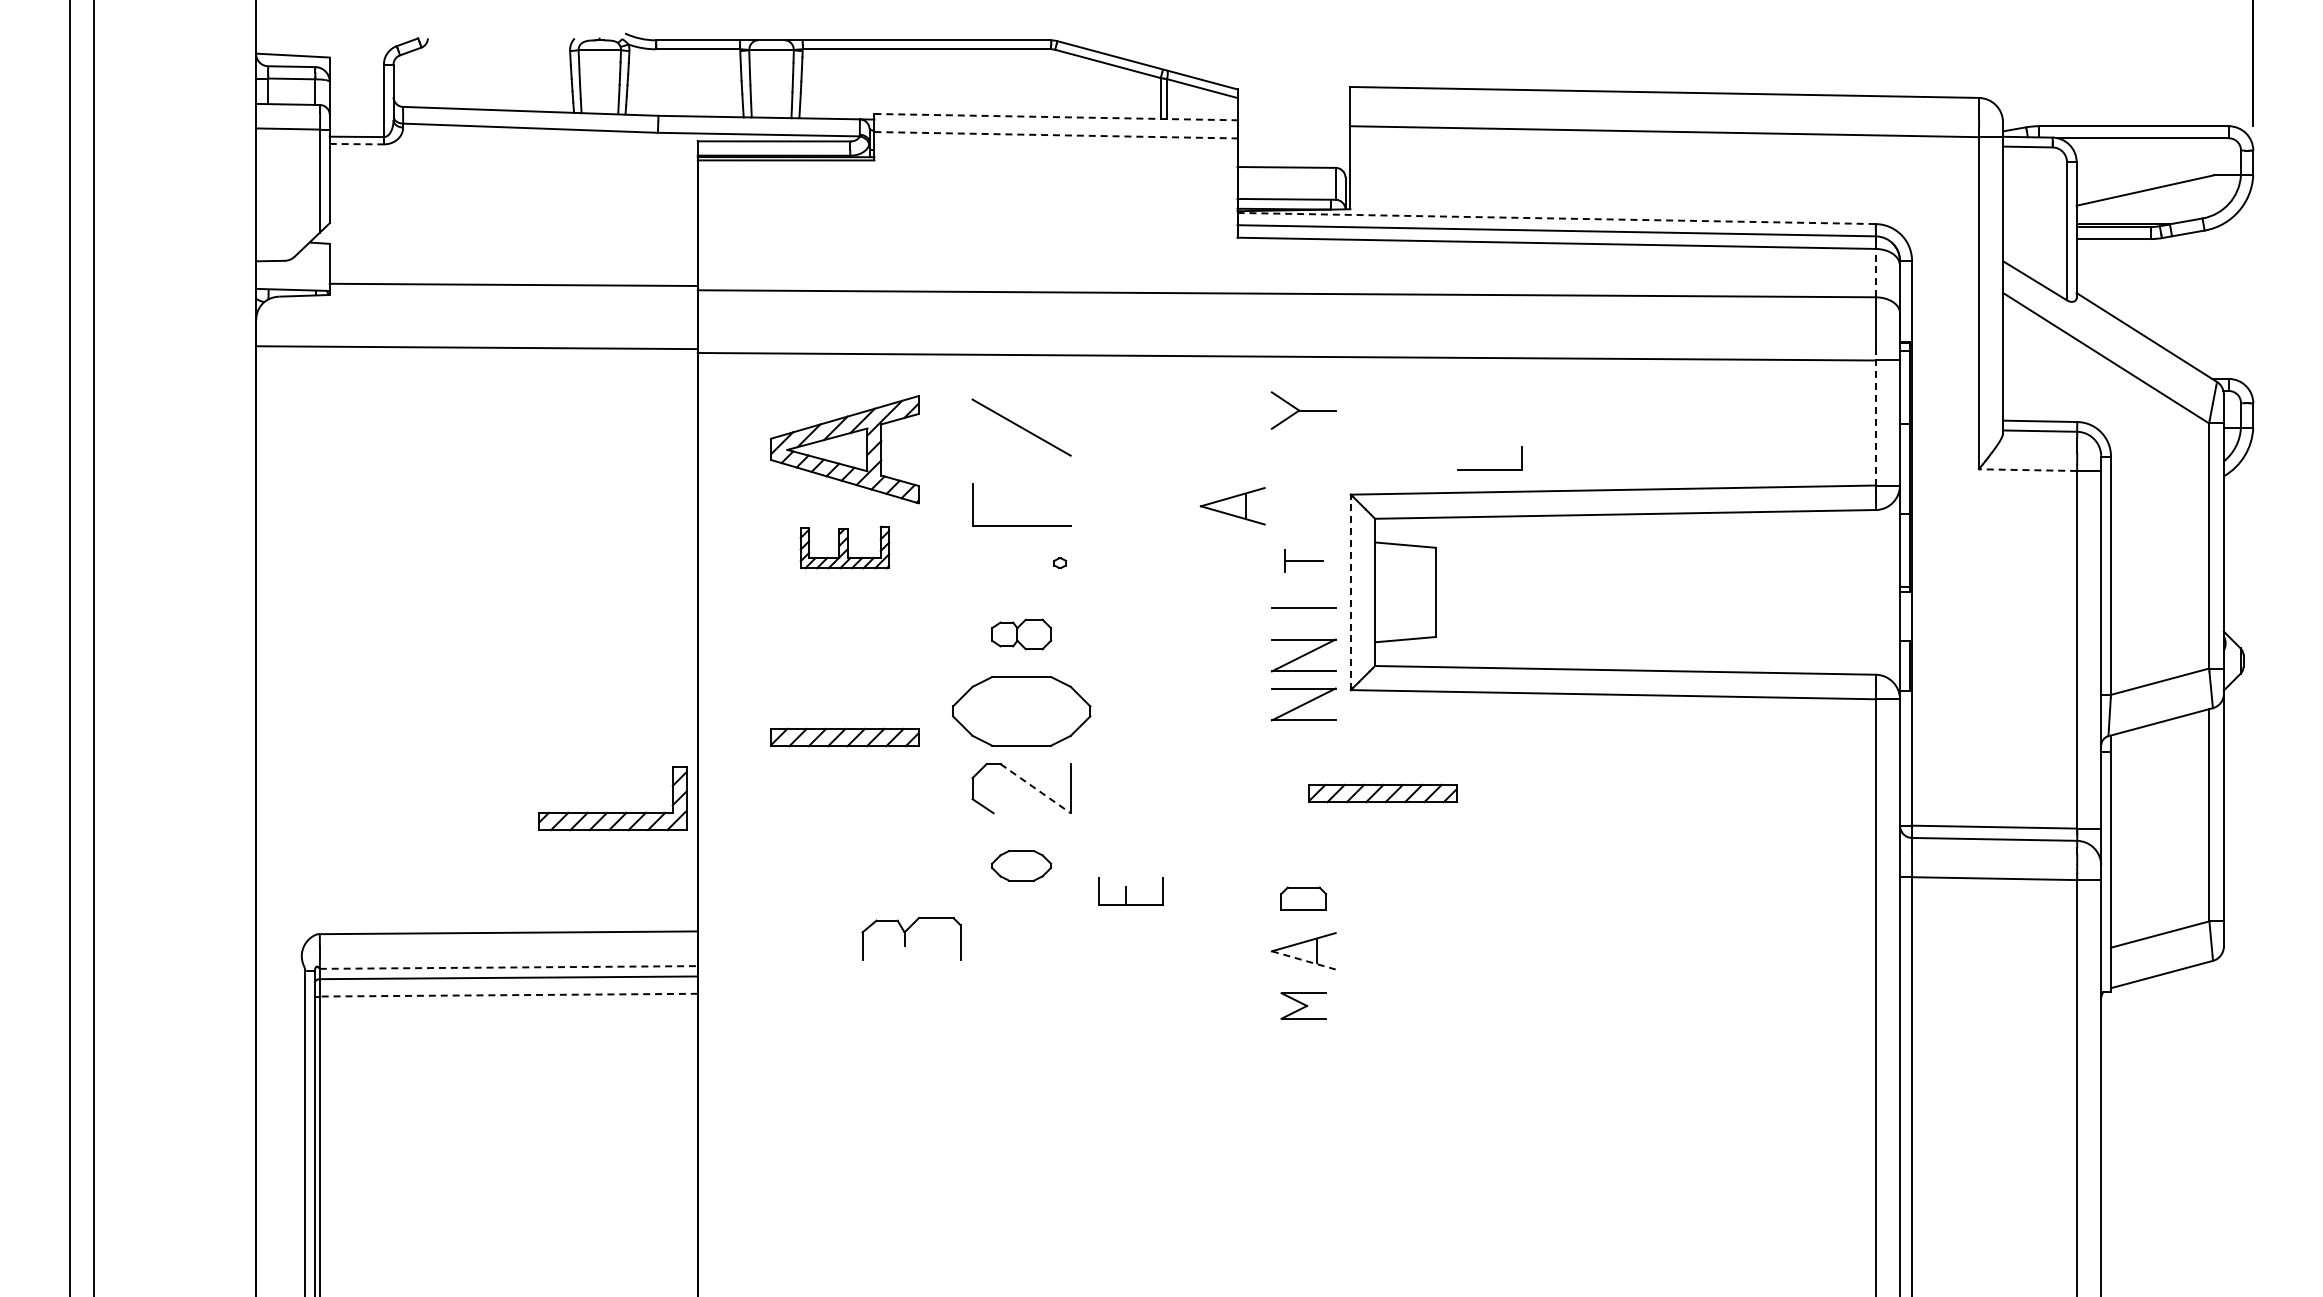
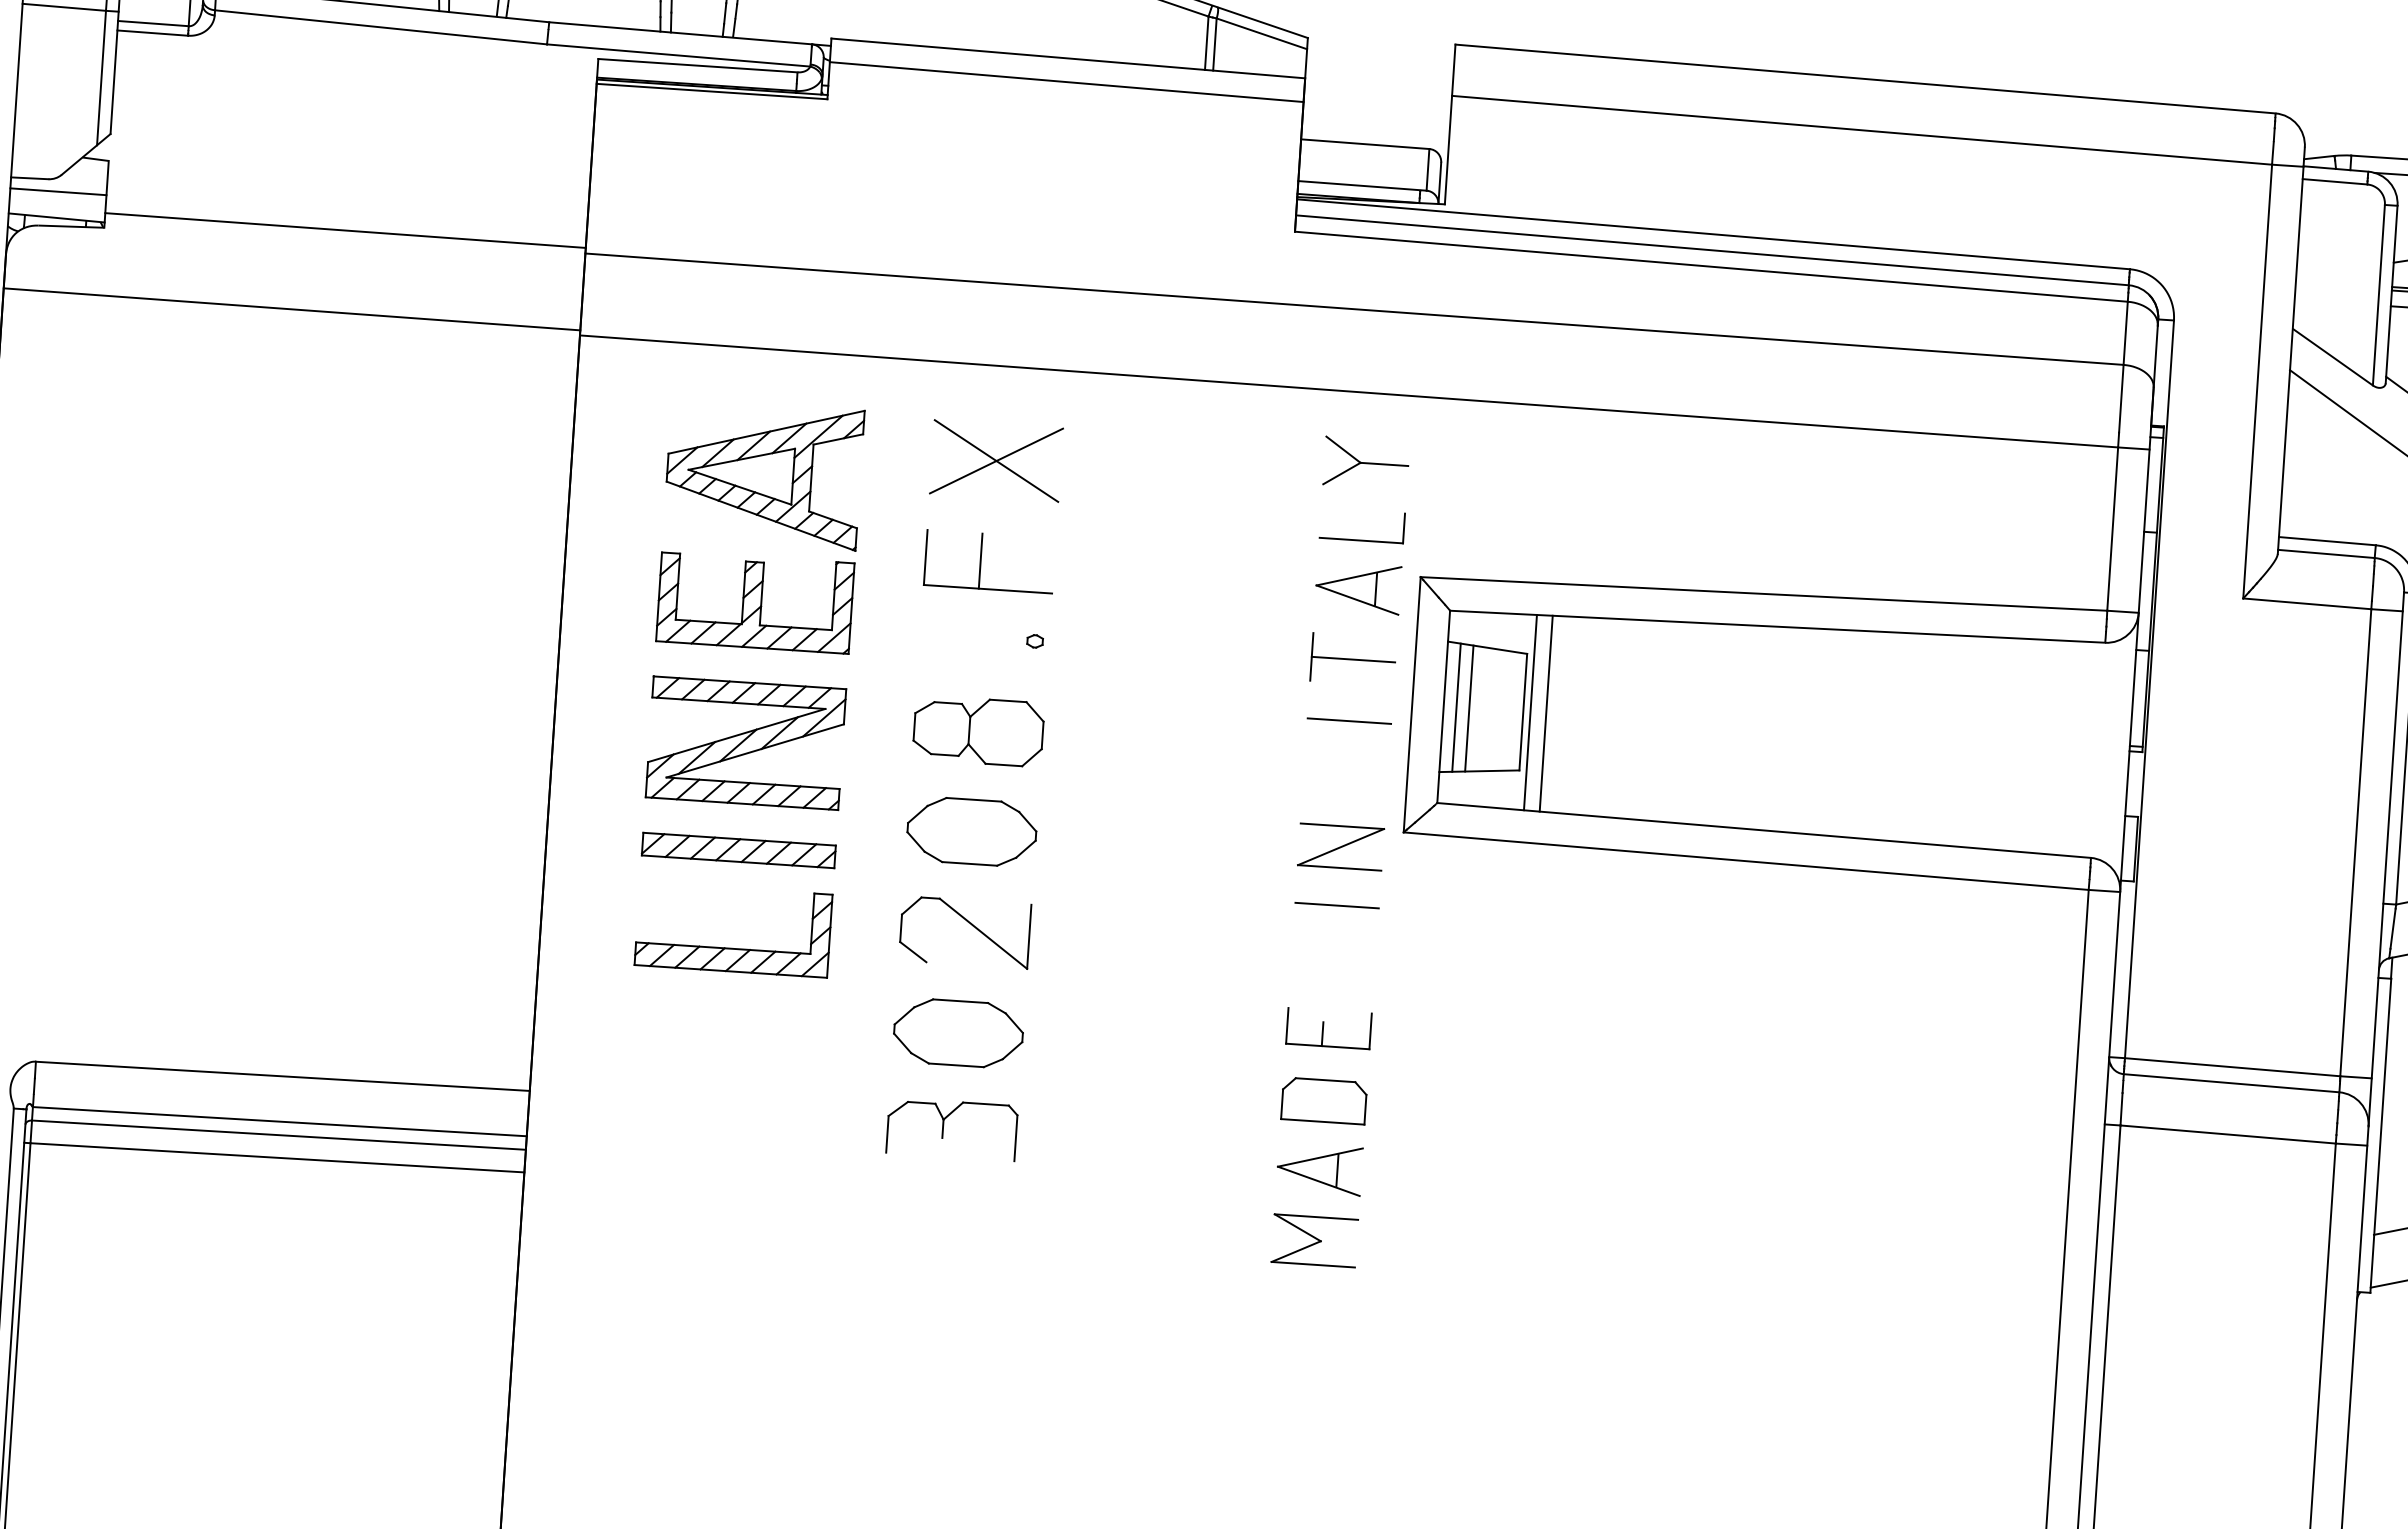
line: (1056, 117) -> (1068, 58), dashed -> solid
line: (1056, 135) -> (1067, 82), dashed -> solid
line: (357, 144) -> (153, 33), dashed -> solid
line: (1557, 218) -> (1714, 234), dashed -> solid
line: (292, 269) -> (57, 191), added
line: (1875, 272) -> (2125, 332), dashed -> solid
line: (1875, 416) -> (2112, 520), dashed -> solid
line: (1021, 427) -> (996, 460), added
part: (1489, 469) -> (1361, 540), moved
line: (2027, 470) -> (2306, 604), dashed -> solid
line: (1014, 504) -> (980, 560), added
part: (1232, 506) -> (1357, 588), moved
part: (844, 547) -> (754, 602), size x1.67
part: (1303, 560) -> (1353, 659), size x1.67
line: (1350, 592) -> (1411, 704), dashed -> solid
line: (1384, 592) -> (1456, 707), added
line: (1394, 592) -> (1469, 708), added
line: (1441, 592) -> (1530, 712), added
line: (1453, 592) -> (1546, 713), added
part: (1021, 634) -> (978, 731), size x1.67
part: (844, 655) -> (745, 743), added
part: (1303, 655) -> (1344, 783), removed
part: (1021, 711) -> (971, 831), size x0.71
line: (1303, 749) -> (1336, 905), added
line: (1035, 788) -> (983, 933), dashed -> solid
part: (1382, 793) -> (1436, 970), removed
part: (607, 811) -> (725, 946), moved
part: (1021, 865) -> (958, 1032), size x1.67
part: (1130, 891) -> (1328, 1028), moved
part: (1303, 898) -> (1323, 1100), size x1.43
part: (911, 938) -> (952, 1128), moved
line: (1304, 960) -> (1319, 1181), dashed -> solid
line: (508, 967) -> (279, 1121), dashed -> solid
line: (508, 995) -> (277, 1158), dashed -> solid
part: (1303, 1005) -> (1314, 1240), size x1.43

